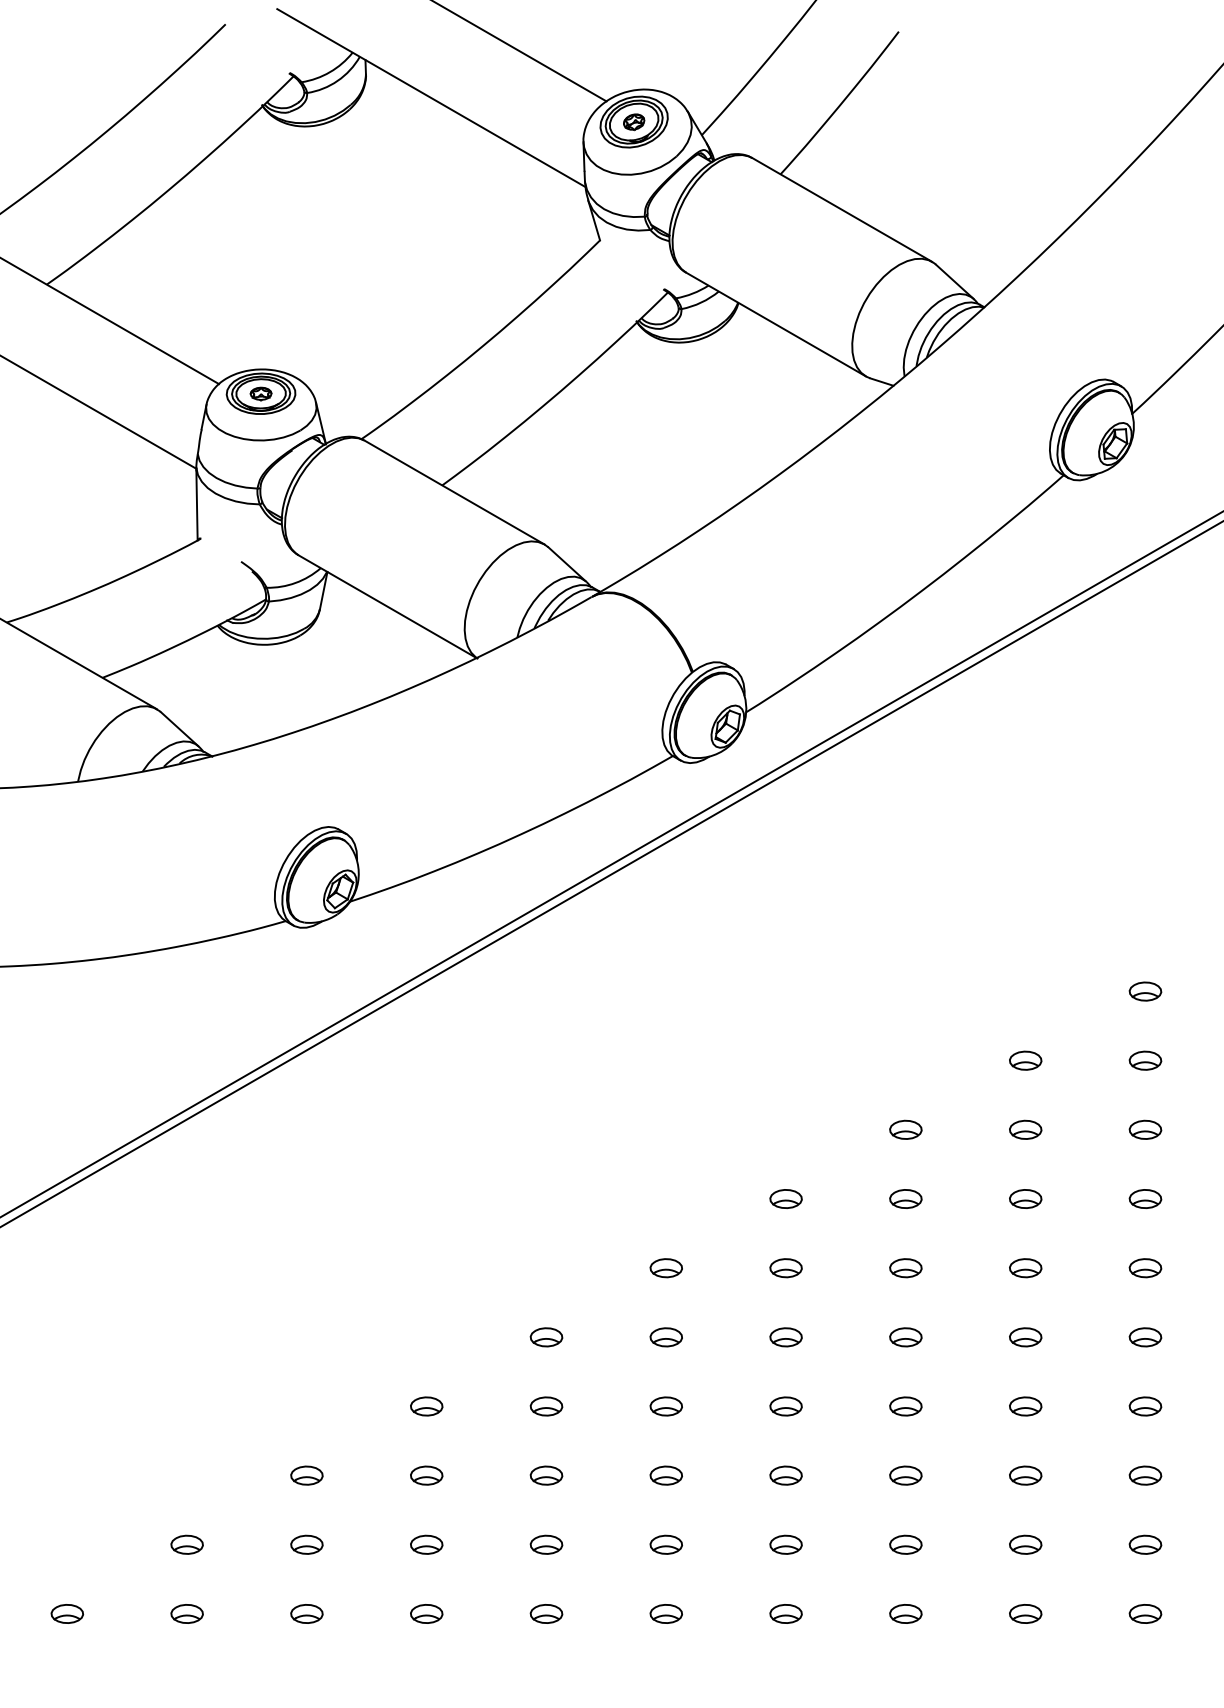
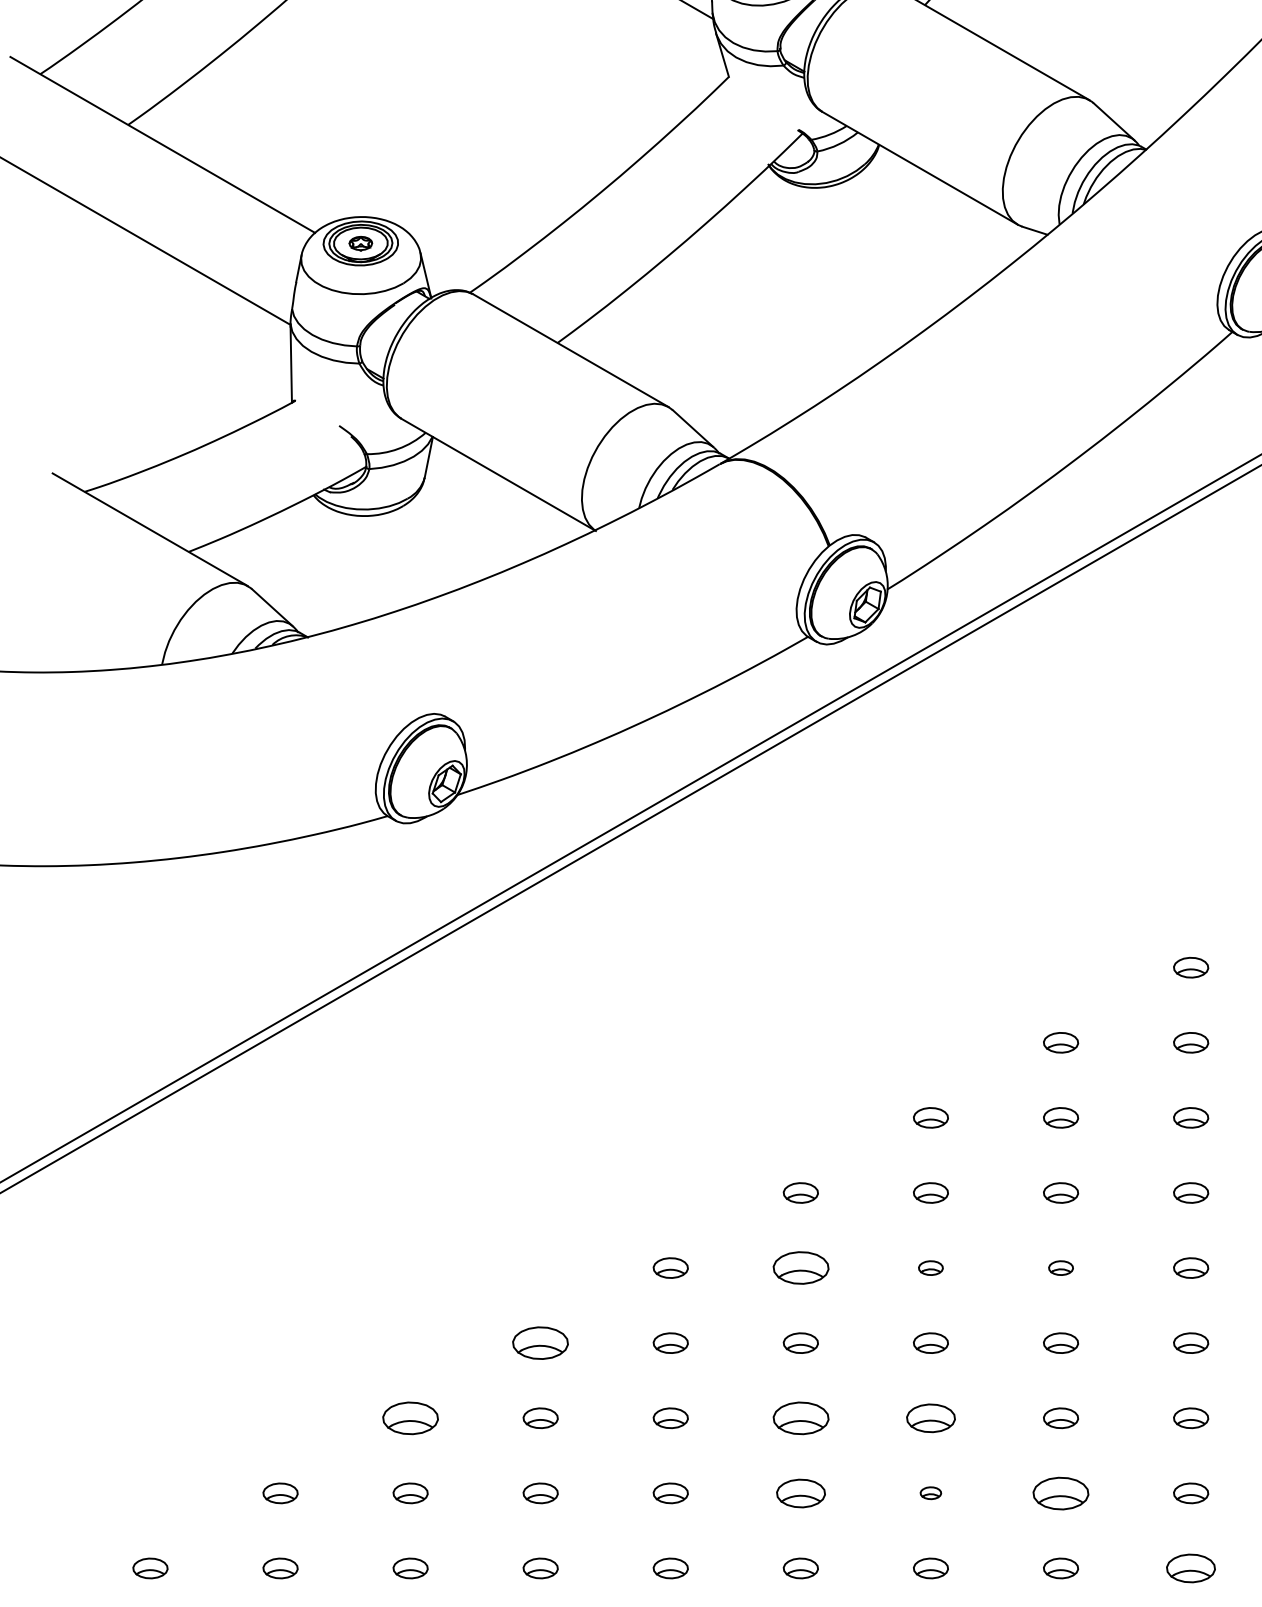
part: (665, 1337) -> (799, 1268), size x1.6
part: (785, 1337) -> (930, 1268), size x0.7
part: (905, 1337) -> (1060, 1268), size x0.7
part: (426, 1406) -> (540, 1343), size x1.6
part: (306, 1475) -> (410, 1418), size x1.6
part: (665, 1475) -> (799, 1418), size x1.6
part: (785, 1475) -> (930, 1418), size x1.4
part: (665, 1544) -> (799, 1493), size x1.4
part: (785, 1544) -> (930, 1493), size x0.6
part: (905, 1544) -> (1060, 1493), size x1.6
part: (1025, 1613) -> (1190, 1567), size x1.4

